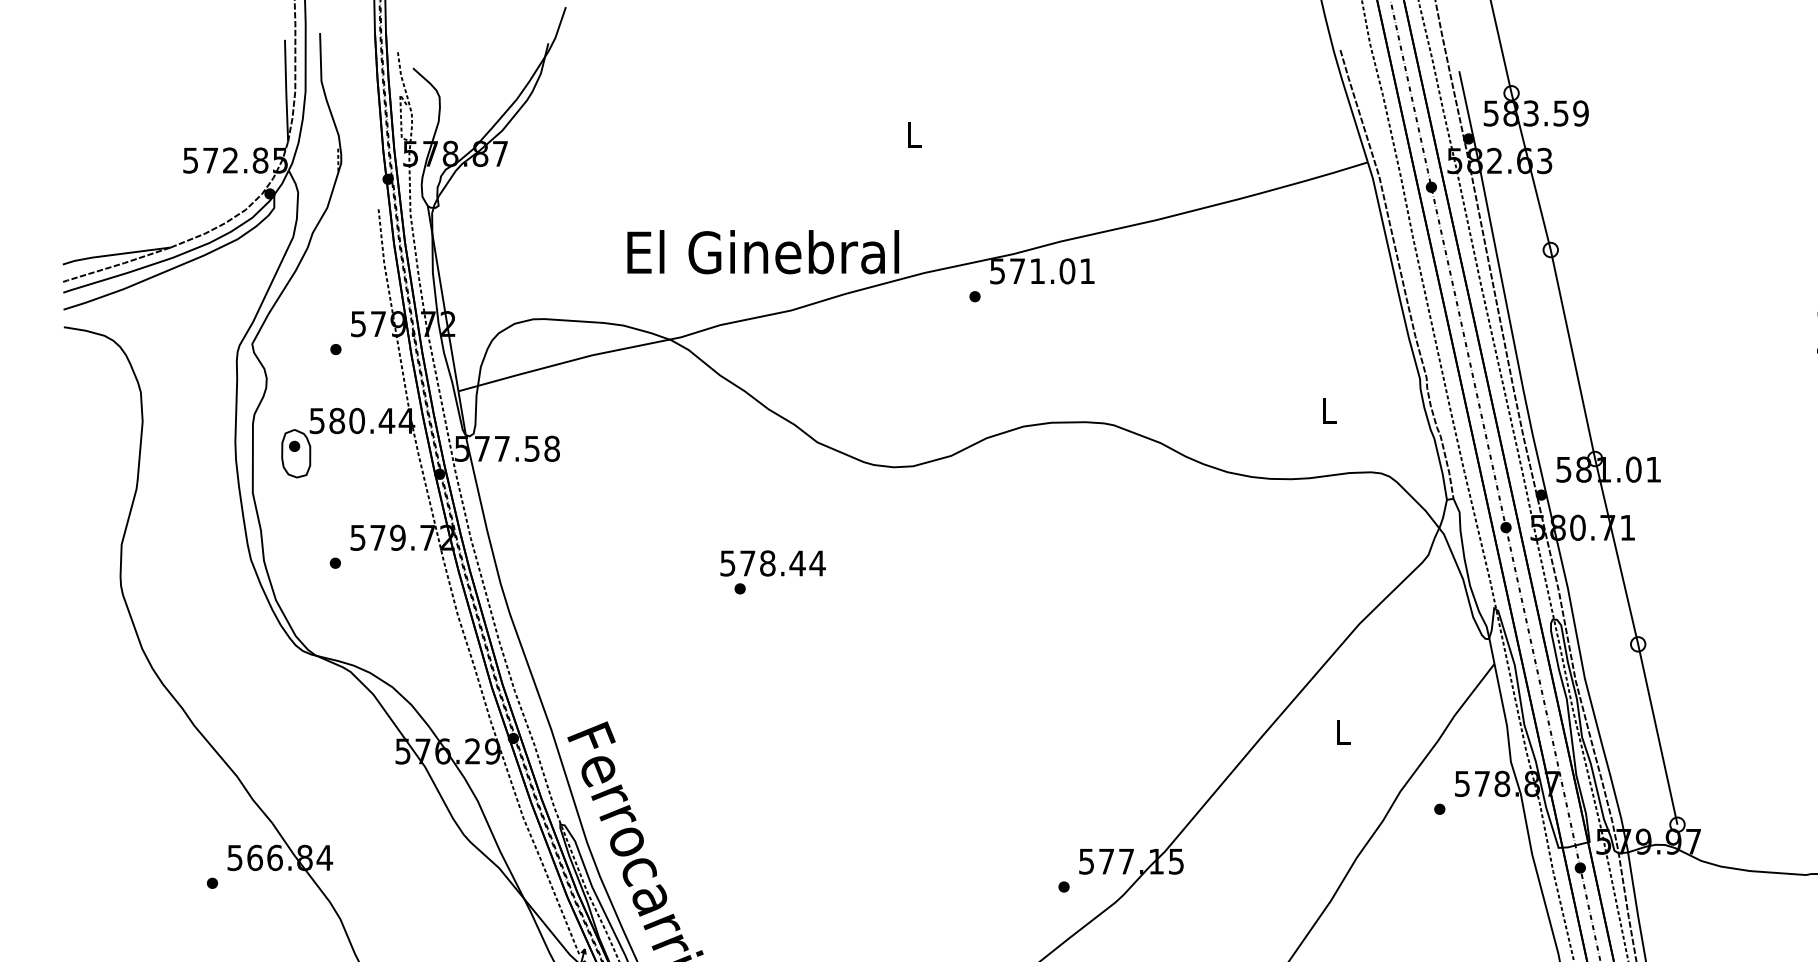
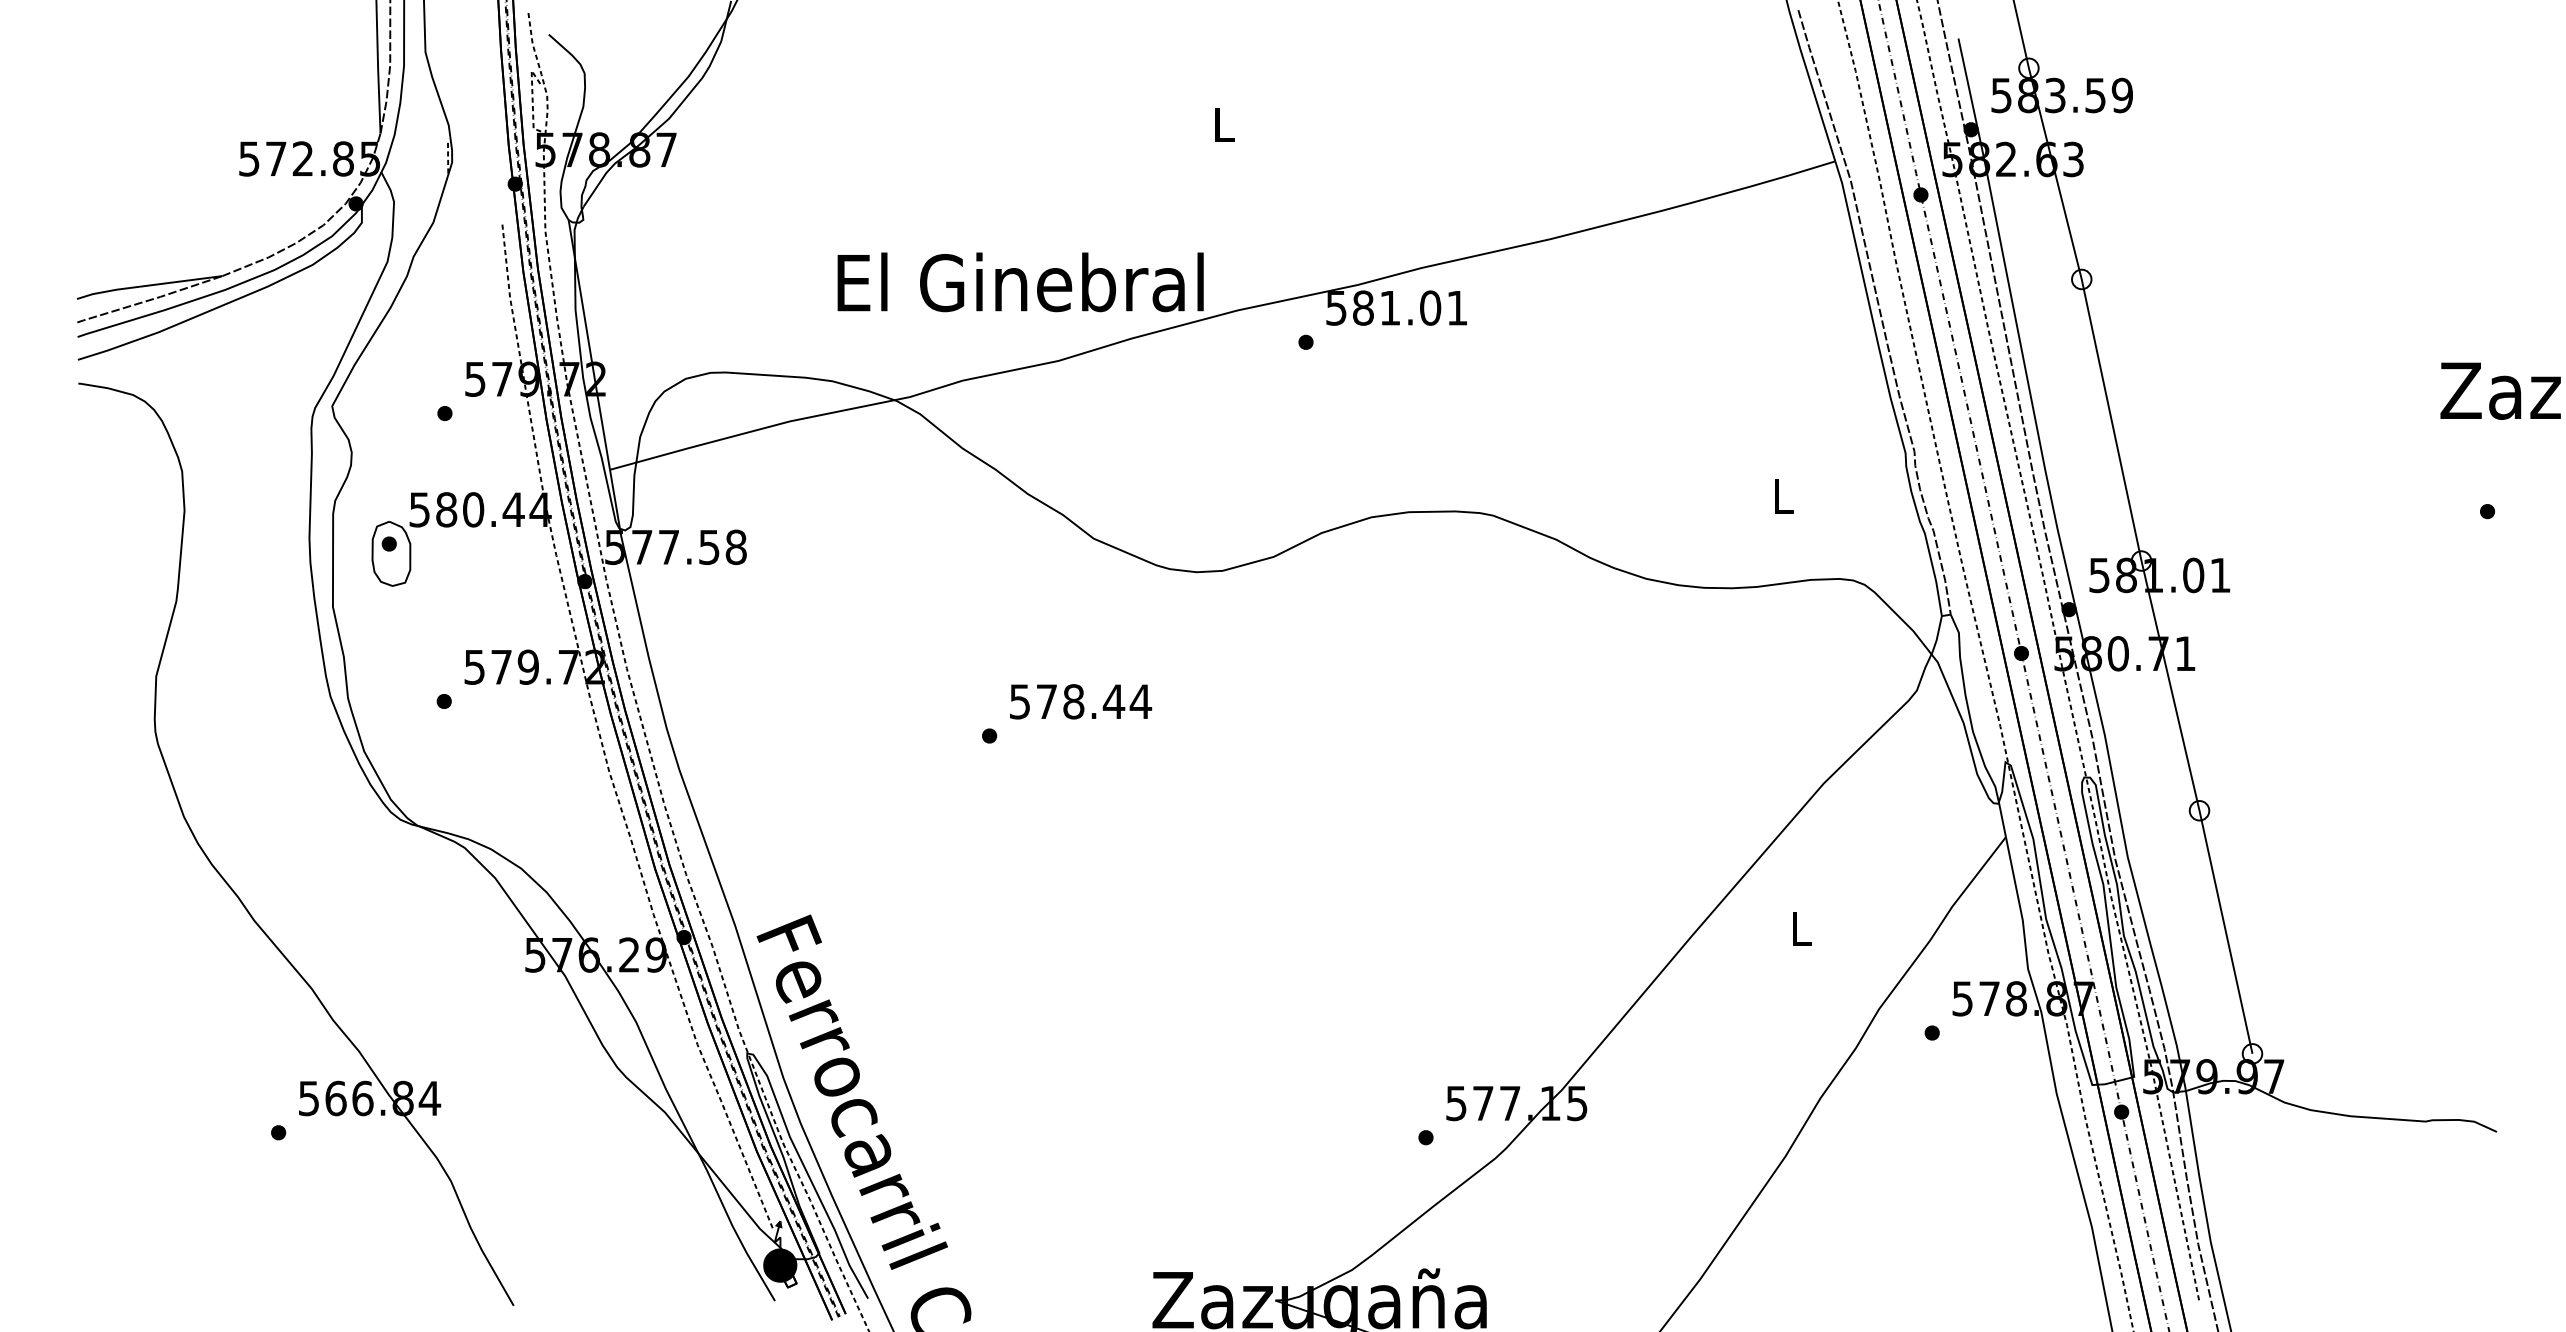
text: (1017, 270) -> (1363, 307), 571.01 -> 581.01
text: (773, 563) -> (1081, 701), moved

